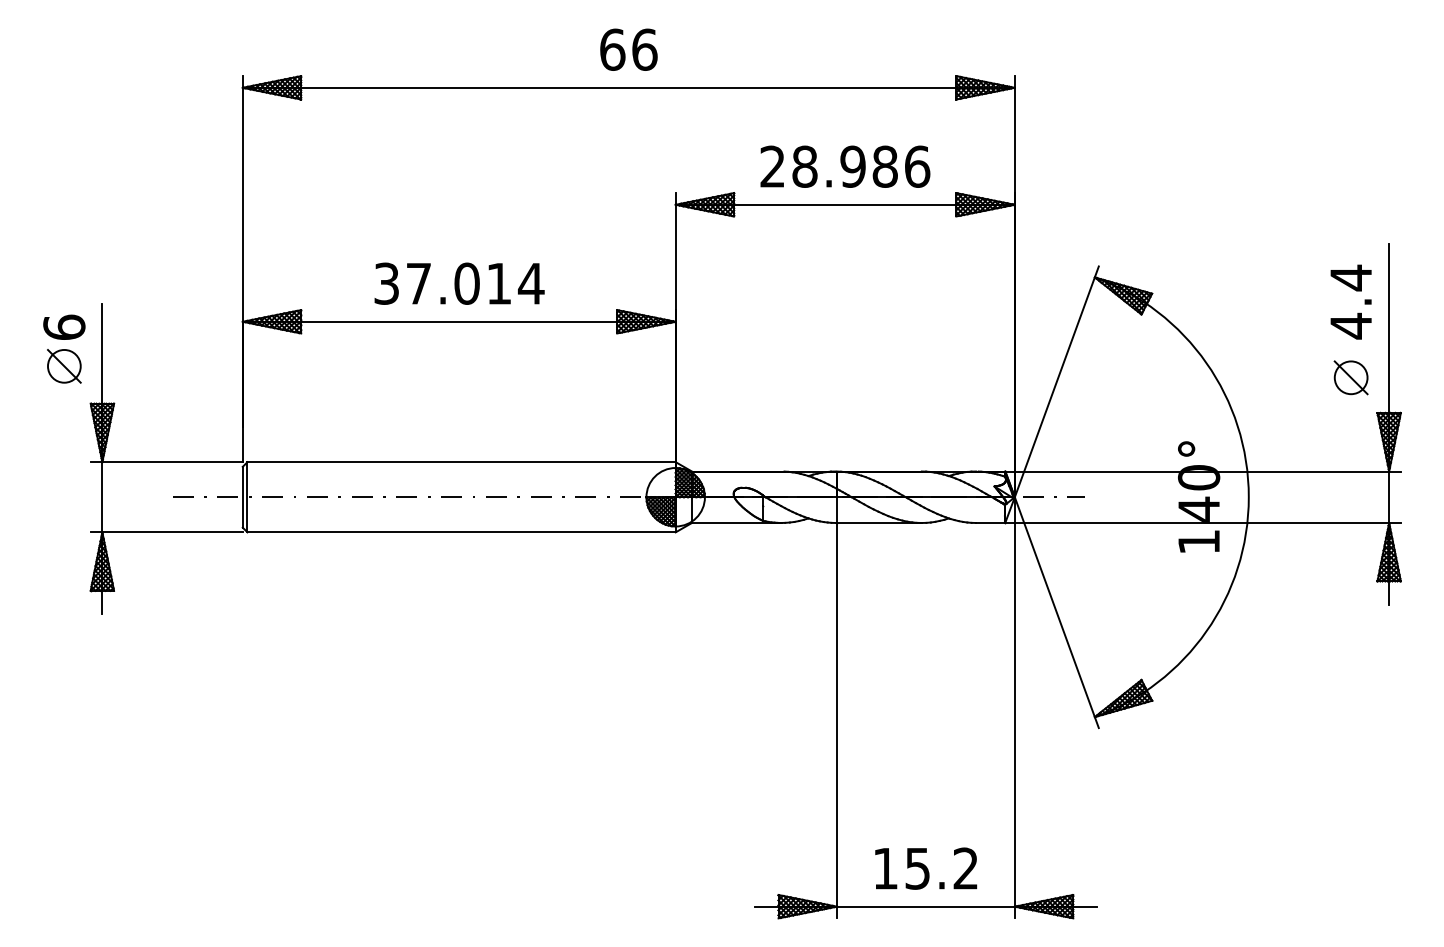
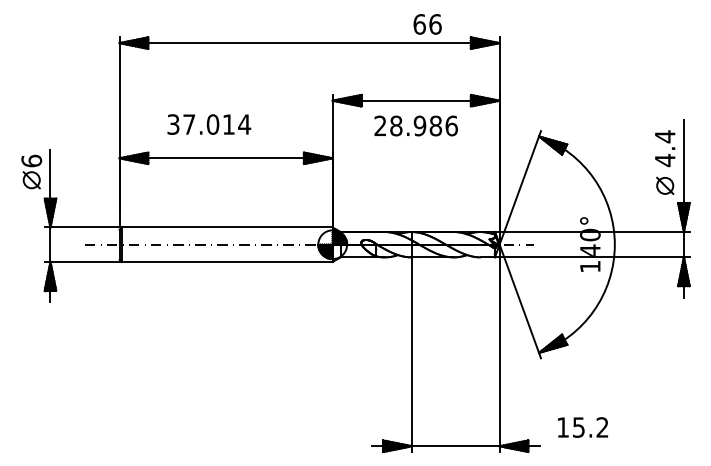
text: (628, 49) -> (427, 24), moved
text: (843, 165) -> (415, 125), moved
text: (459, 283) -> (209, 124), moved
text: (925, 868) -> (582, 427), moved

